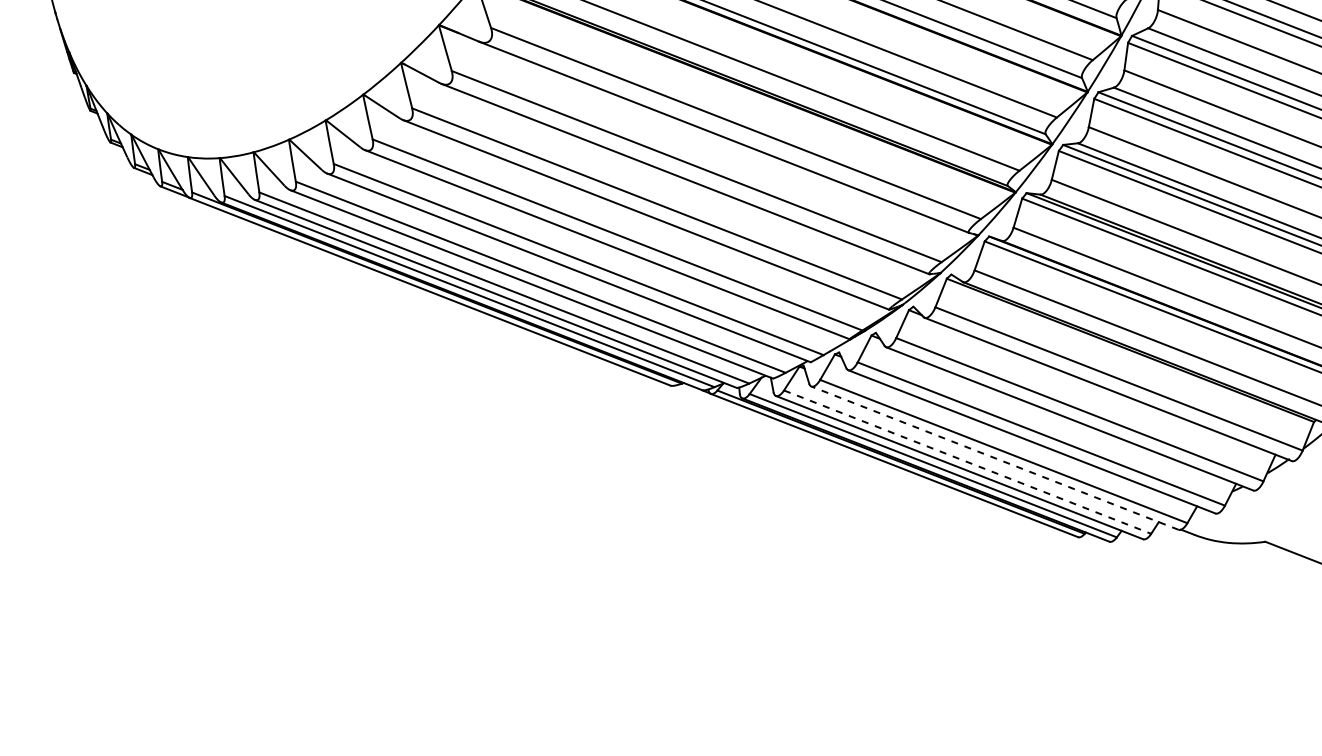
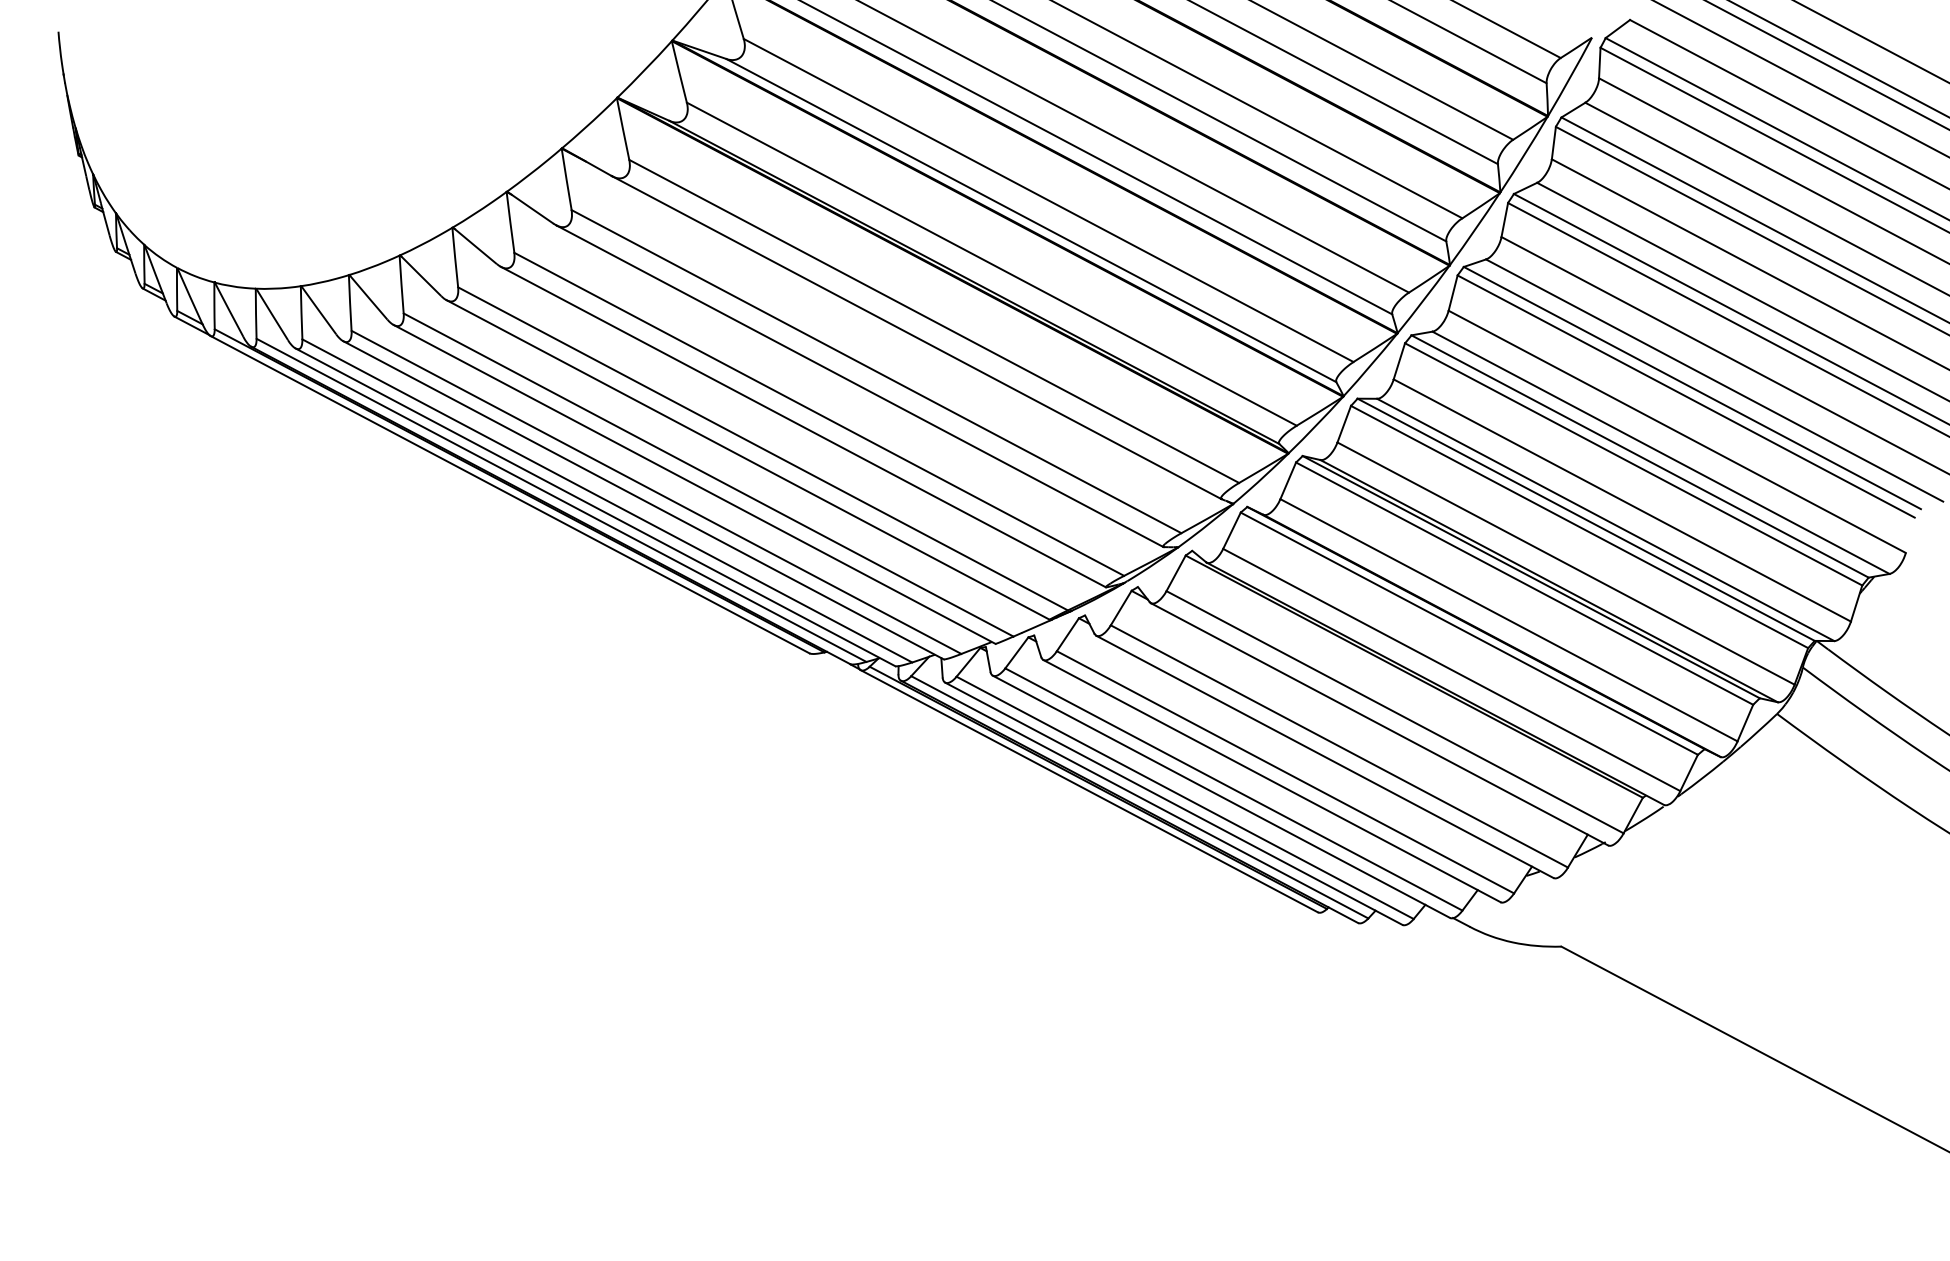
line: (995, 457) -> (1221, 796), dashed -> solid
line: (967, 461) -> (1185, 797), dashed -> solid

